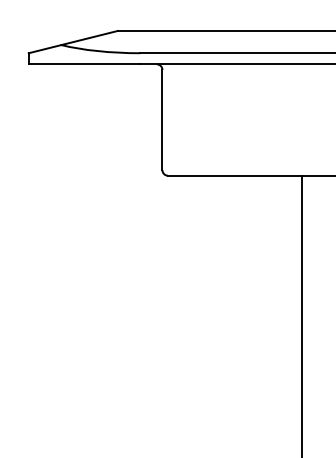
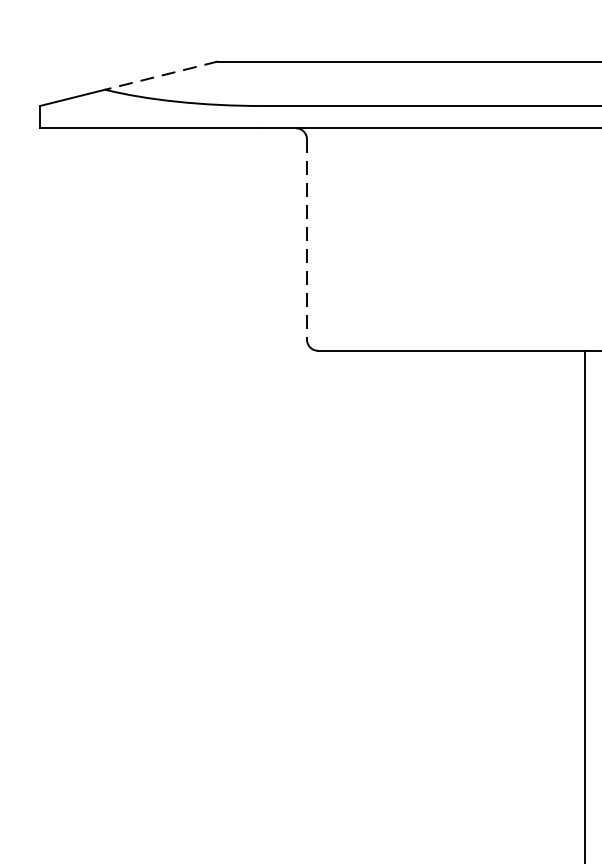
line: (89, 38) -> (161, 76), solid -> dashed
line: (162, 120) -> (307, 240), solid -> dashed

